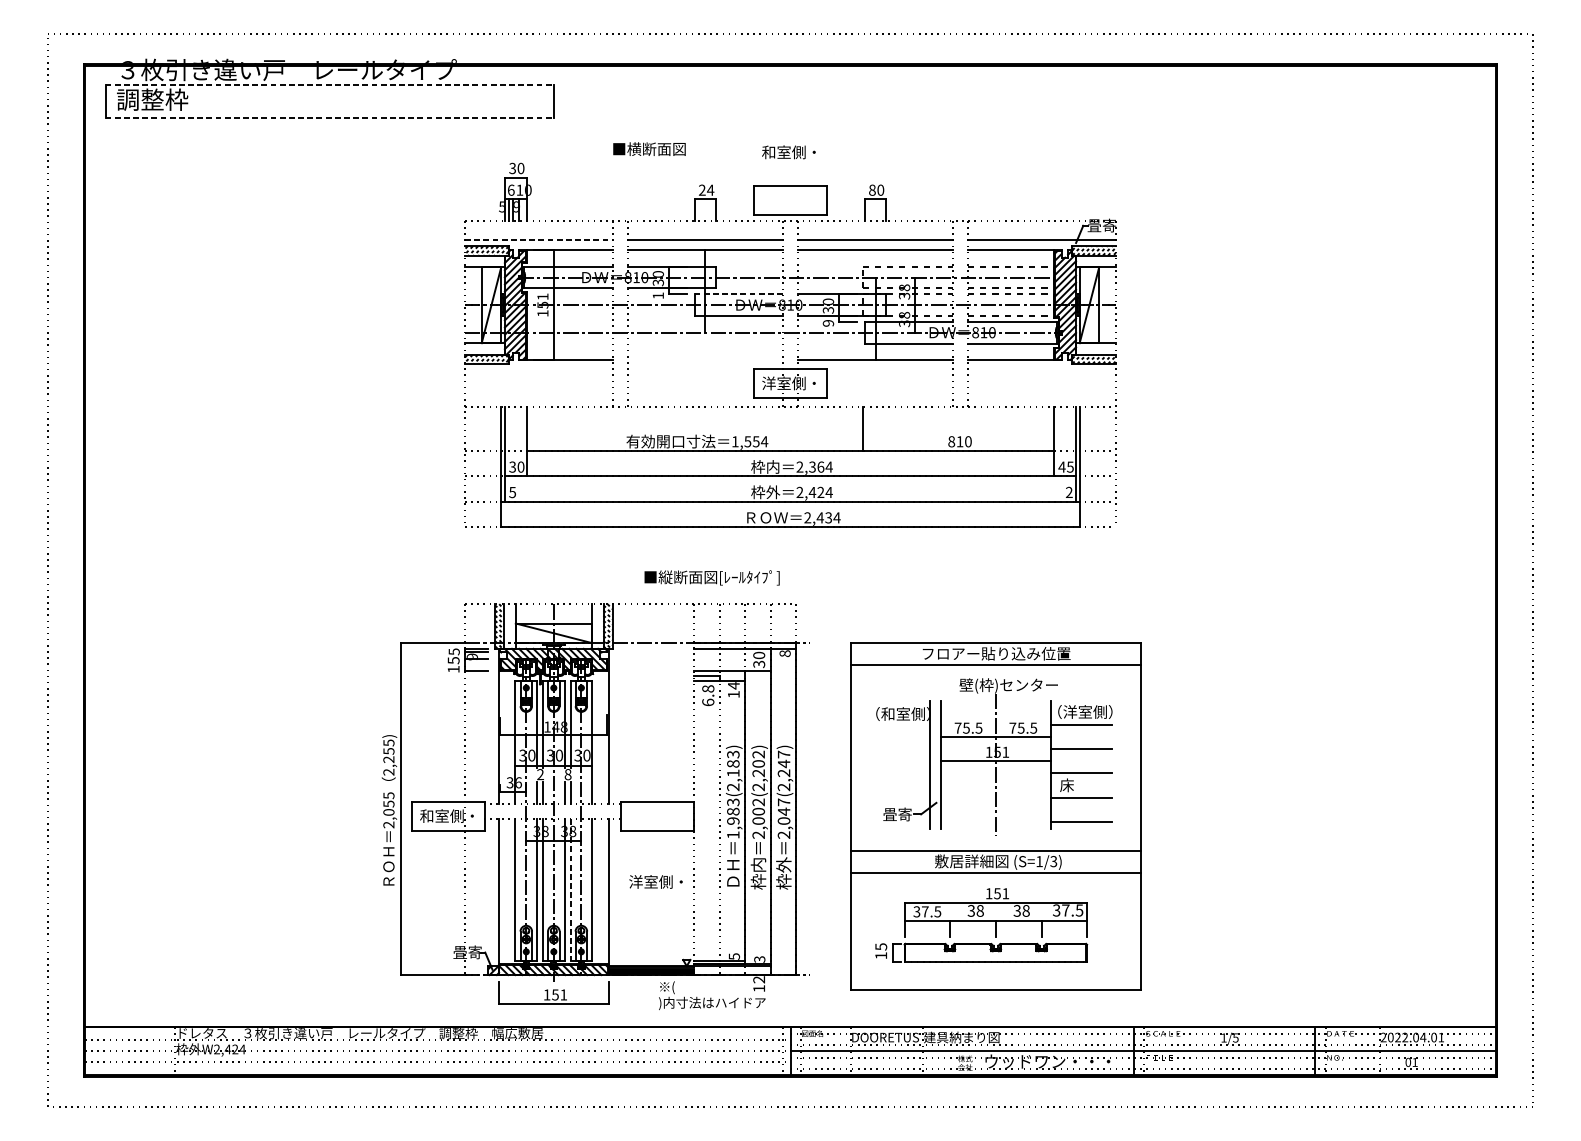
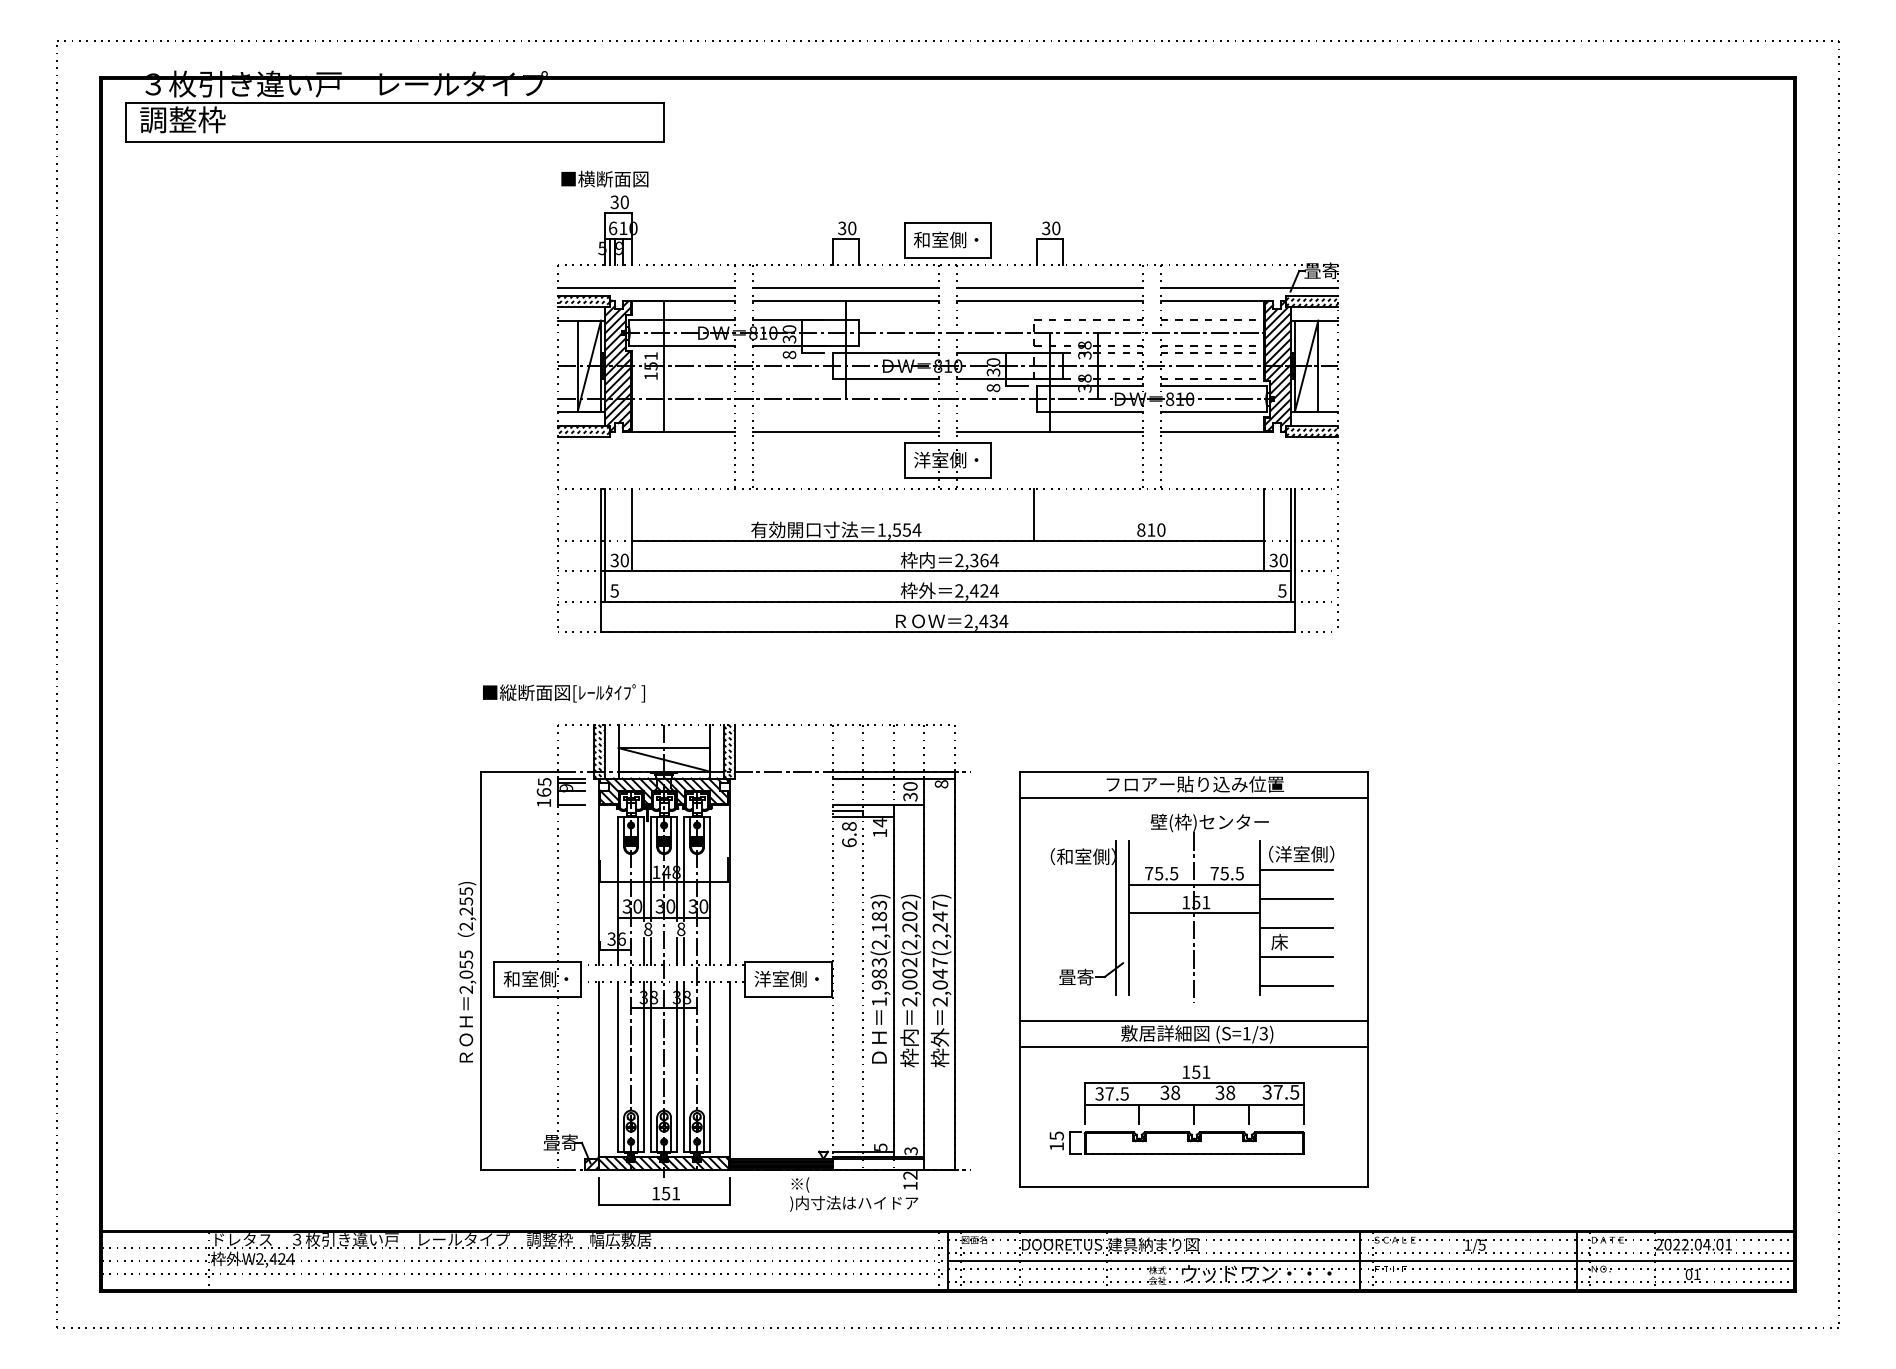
line: (329, 85) -> (395, 102), dashed -> solid
line: (329, 117) -> (395, 141), dashed -> solid
text: (649, 148) -> (604, 178), moved
text: (789, 151) -> (946, 239), moved
text: (706, 190) -> (847, 228), 24 -> 30
text: (872, 190) -> (1046, 228), 80 -> 30
line: (539, 239) -> (646, 287), dashed -> solid
line: (739, 294) -> (886, 353), dashed -> solid
text: (658, 295) -> (789, 354), 1 -> 8
text: (828, 323) -> (993, 388), 9 -> 8
line: (705, 359) -> (845, 431), added
text: (1066, 467) -> (1278, 560), 45 -> 30
text: (1069, 492) -> (1282, 590), 2 -> 5
text: (711, 578) -> (563, 693), moved
text: (453, 660) -> (543, 792), 15 -> 16
text: (540, 774) -> (648, 929), 2 -> 8
text: (655, 881) -> (786, 978), moved
line: (570, 889) -> (684, 1067), dashed -> solid

